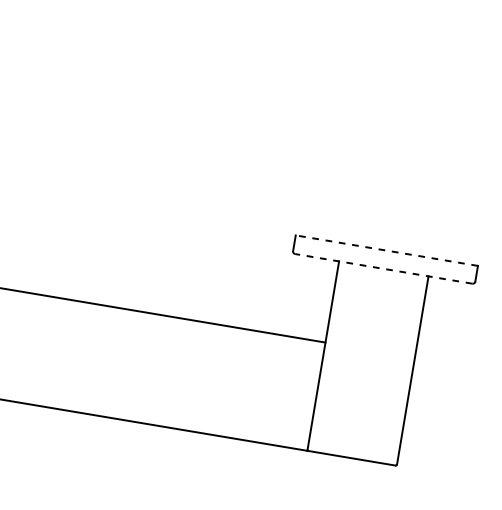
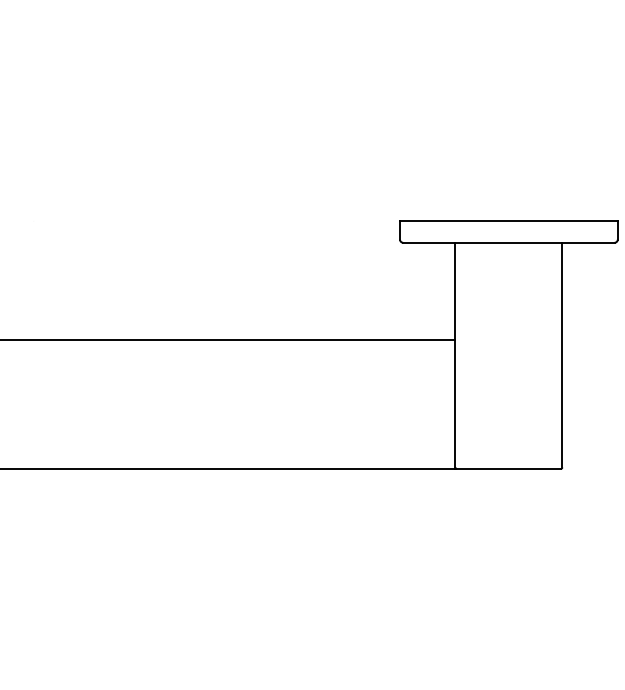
line: (386, 250) -> (508, 220), dashed -> solid
line: (383, 268) -> (508, 242), dashed -> solid

